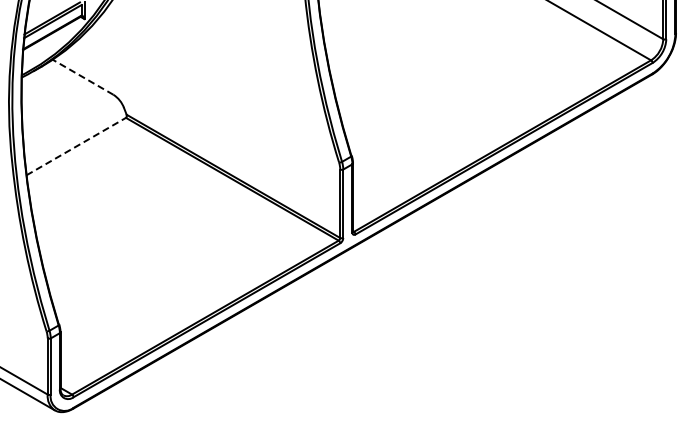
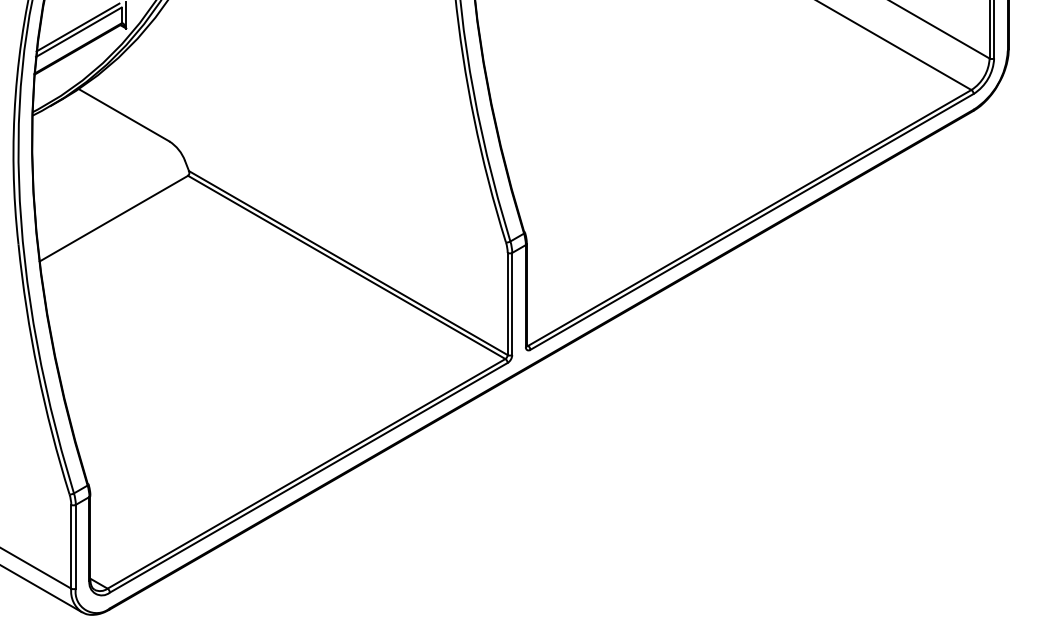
line: (82, 77) -> (123, 115), dashed -> solid
line: (76, 146) -> (114, 218), dashed -> solid

